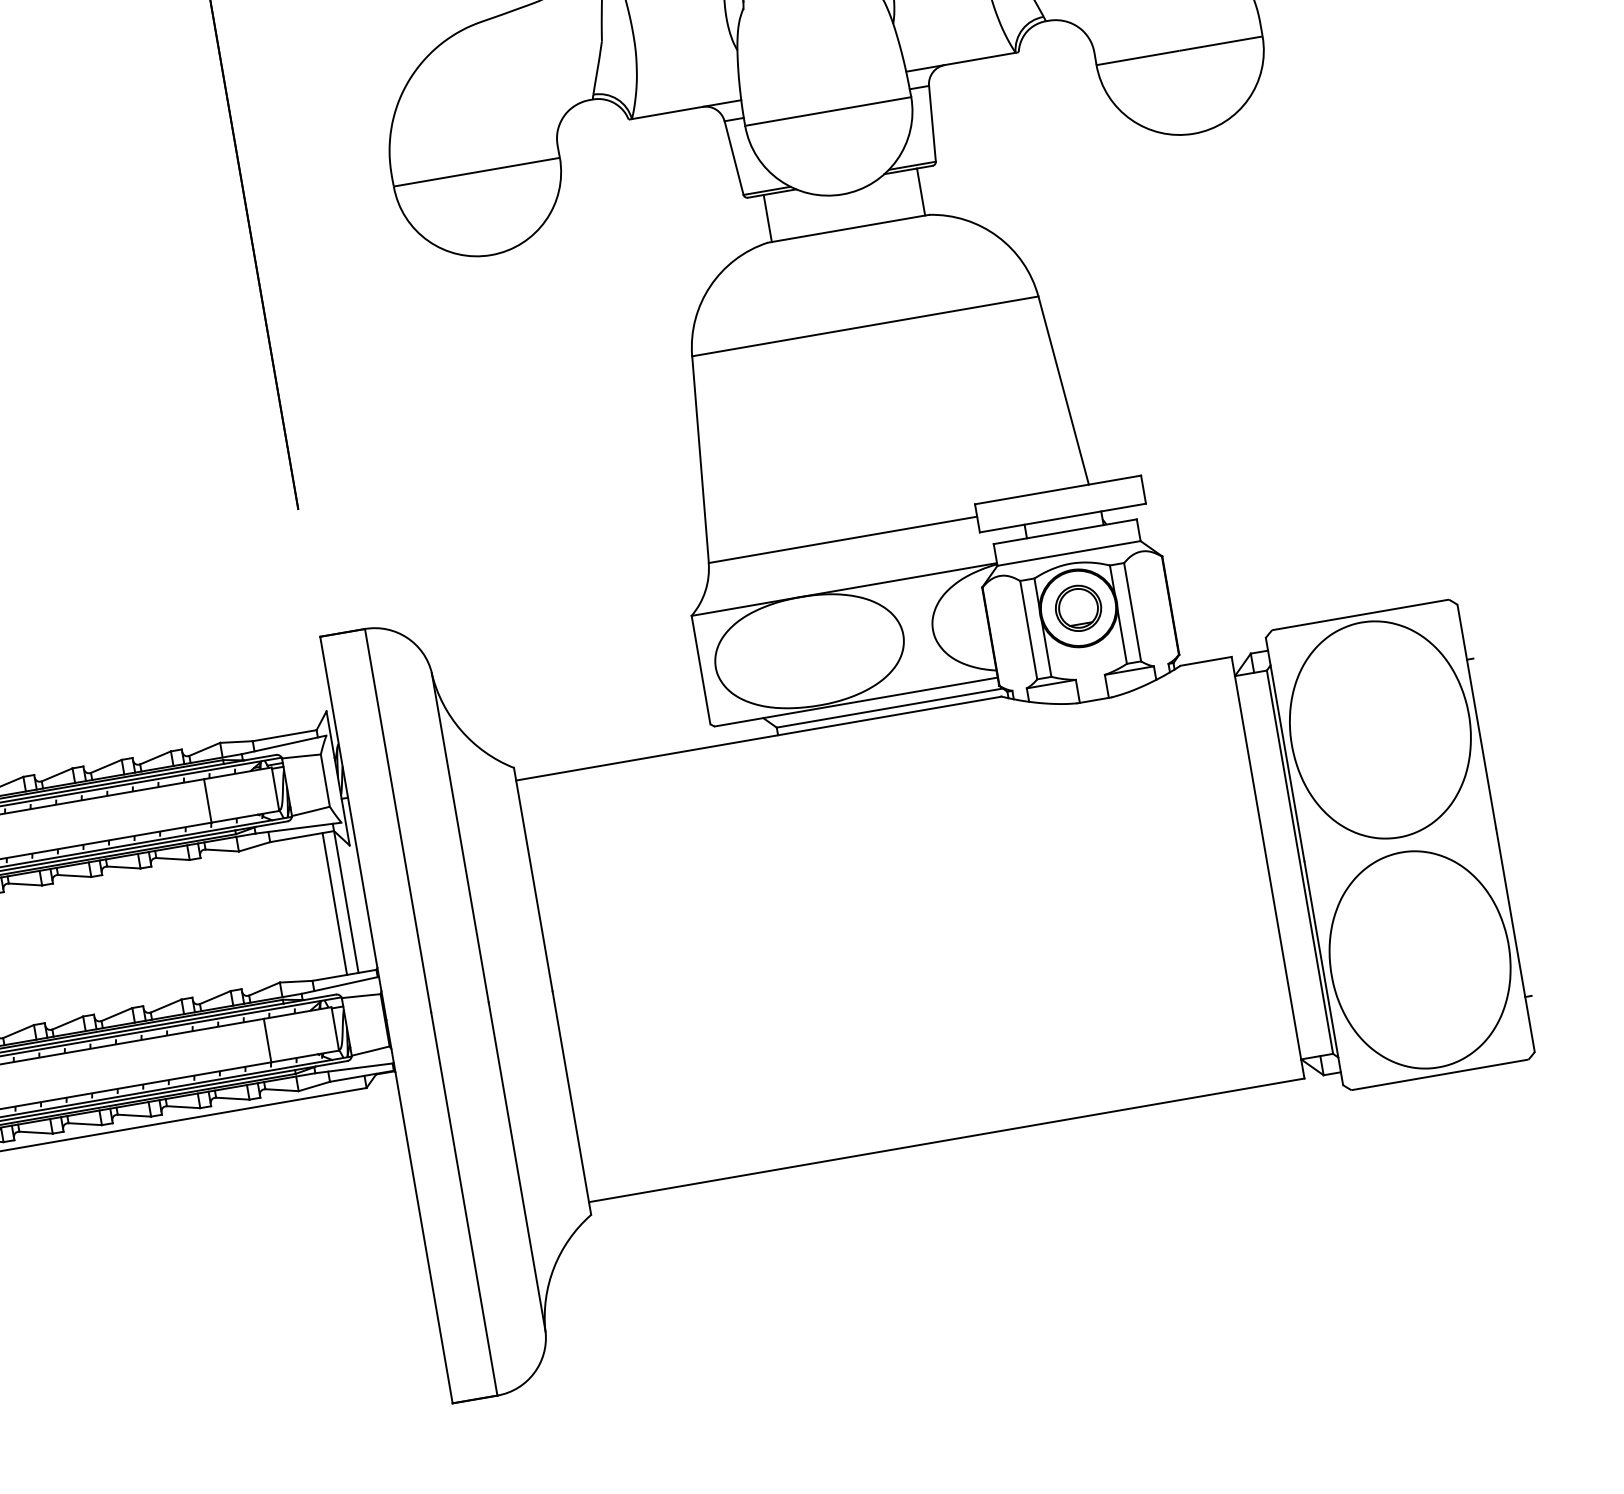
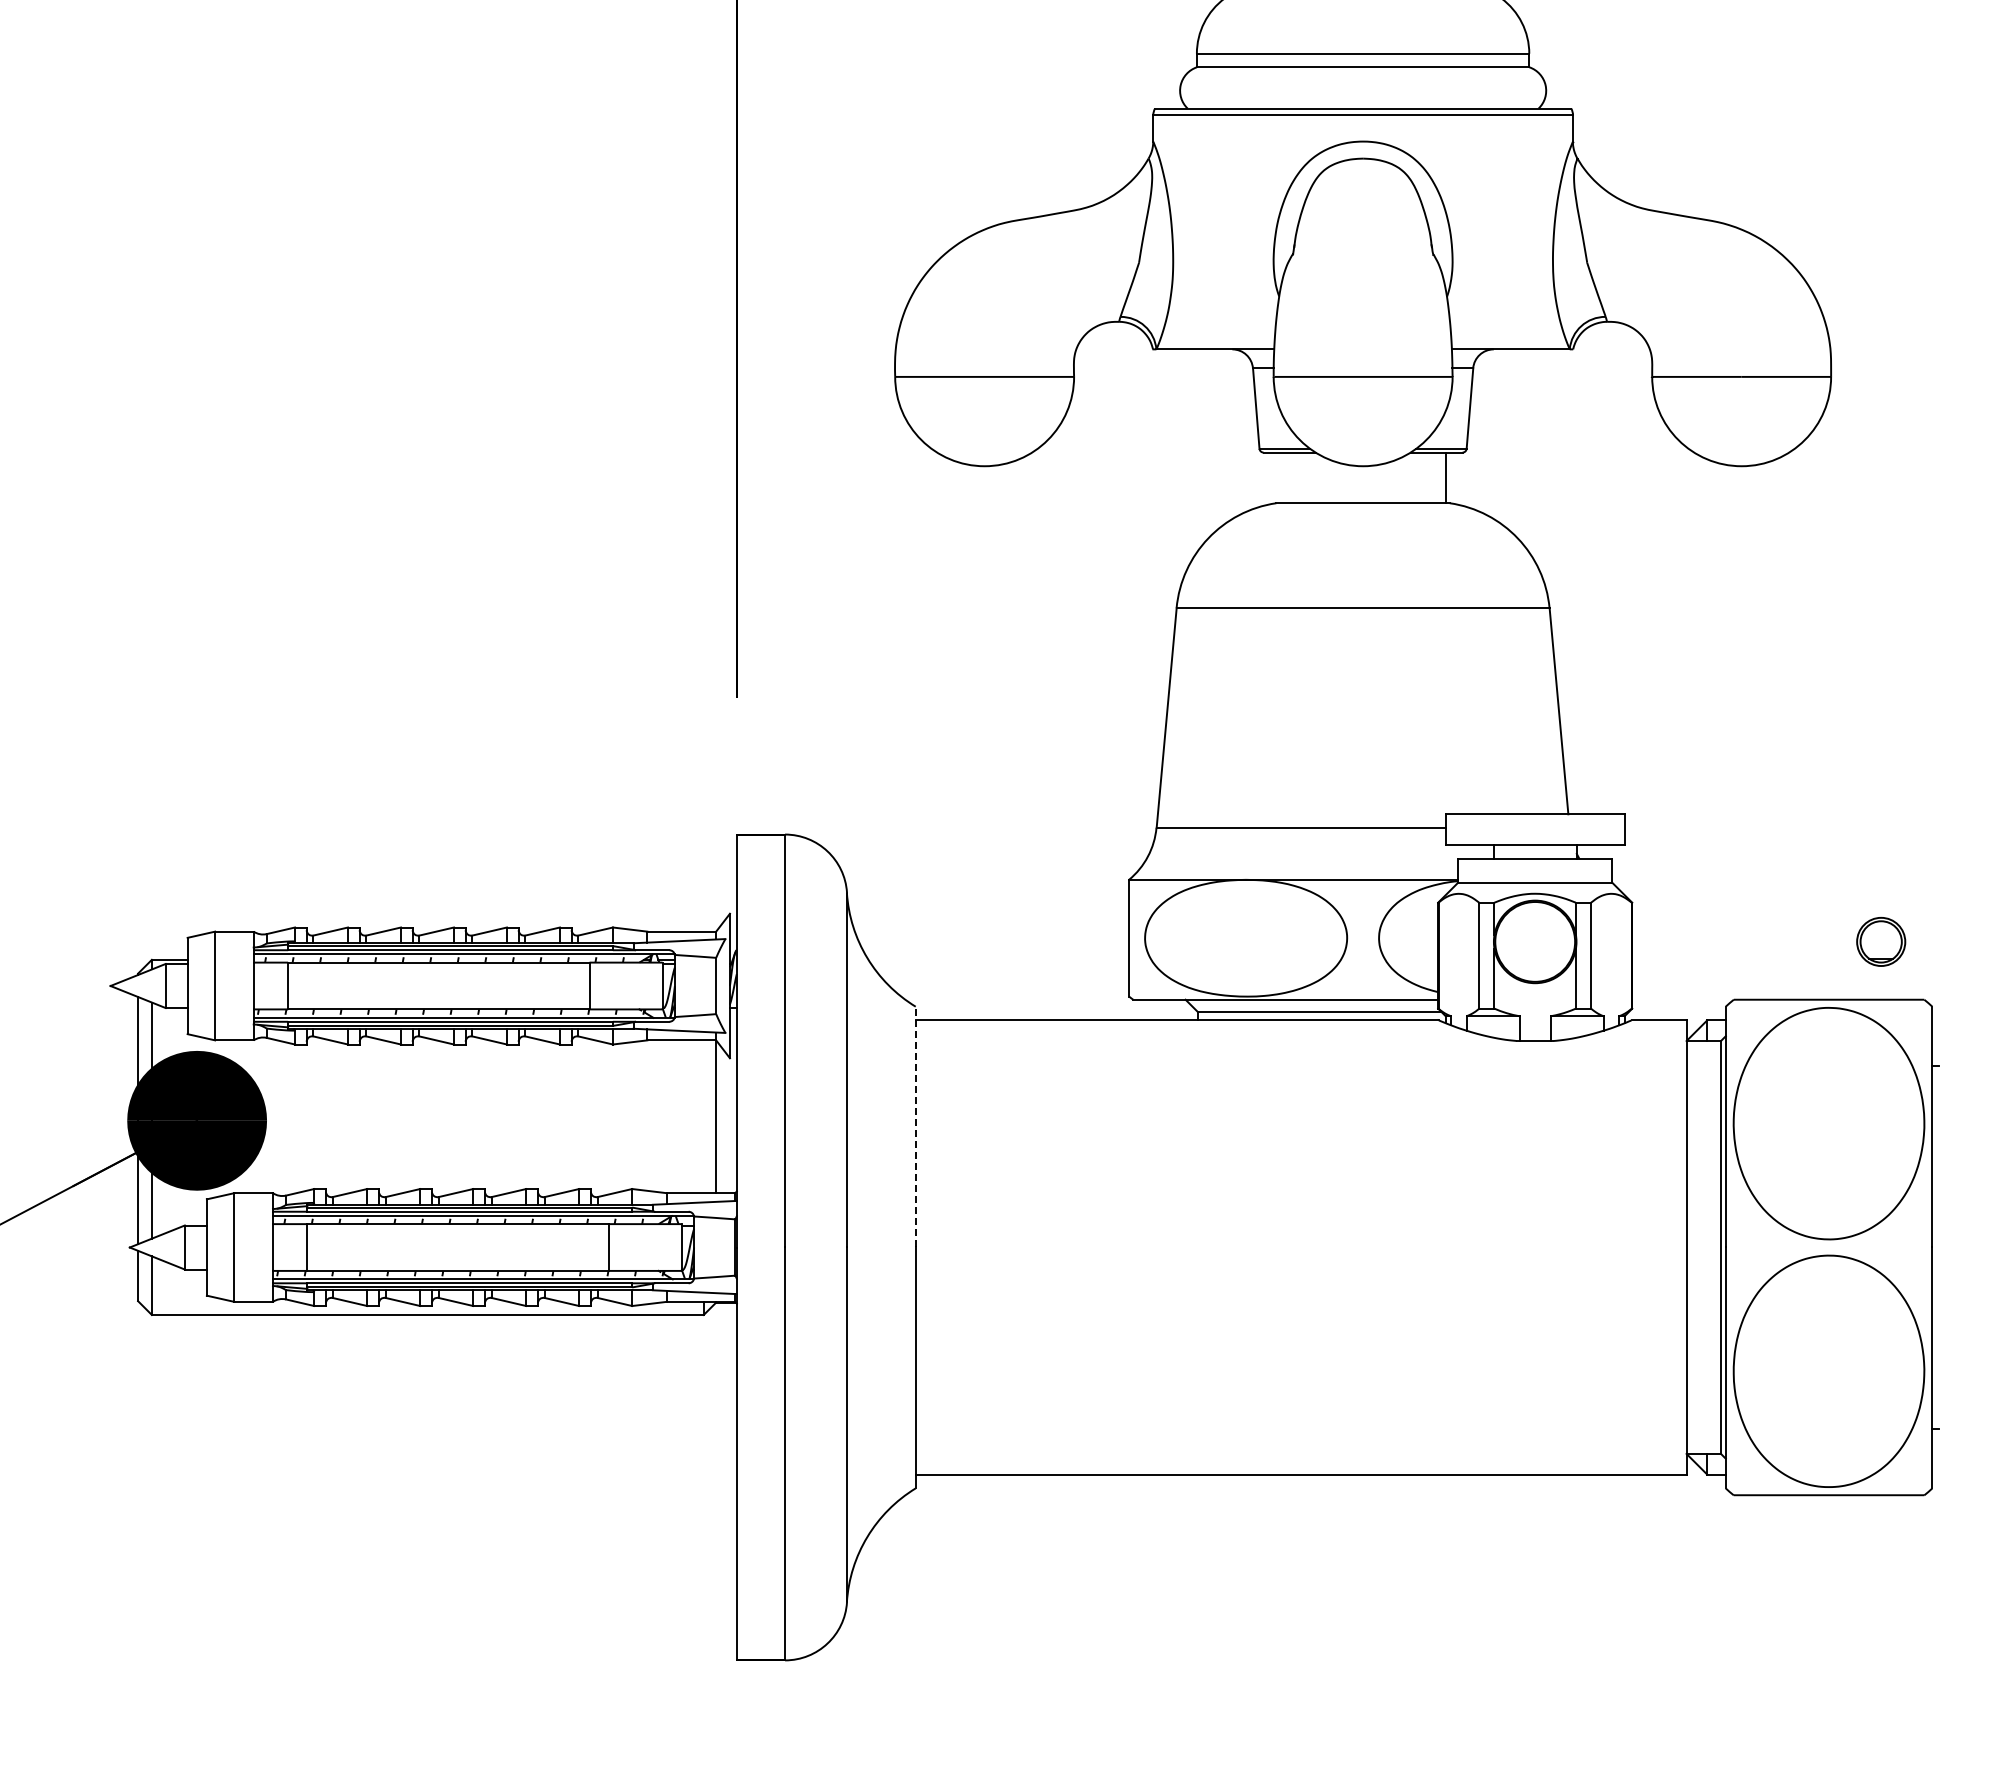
line: (767, 218) -> (1280, 477), removed
part: (1078, 607) -> (1881, 941), moved
line: (532, 879) -> (915, 1126), solid -> dashed
line: (334, 903) -> (703, 1116), removed

